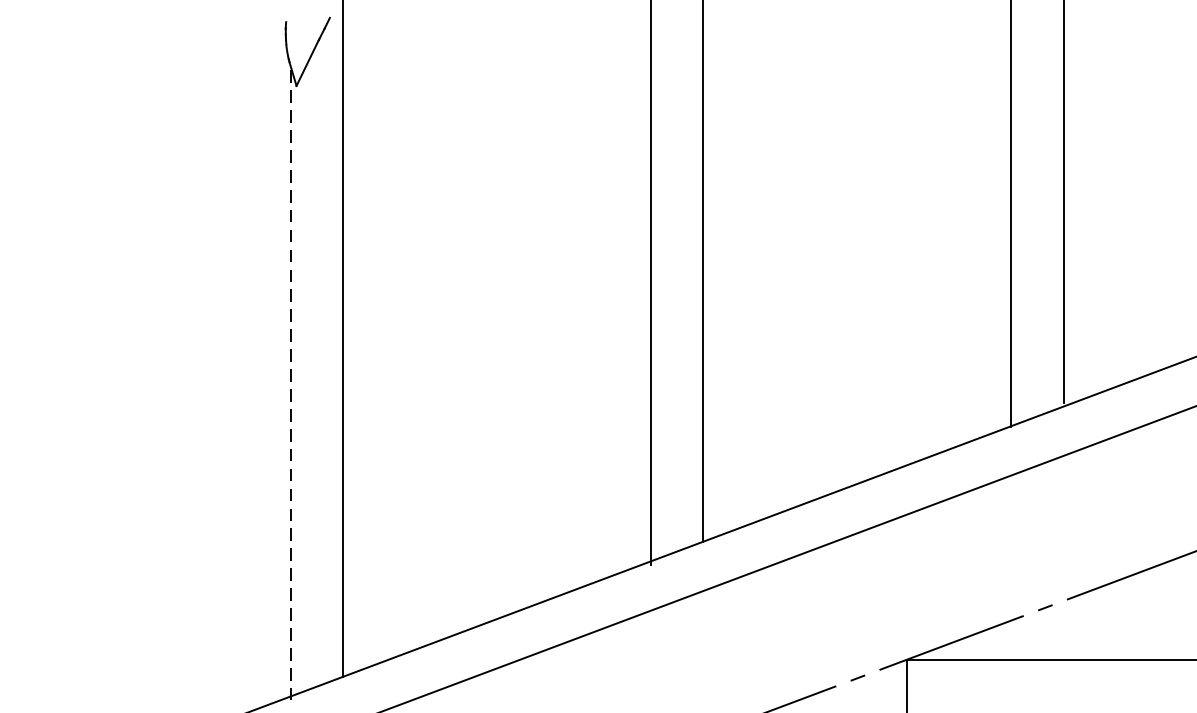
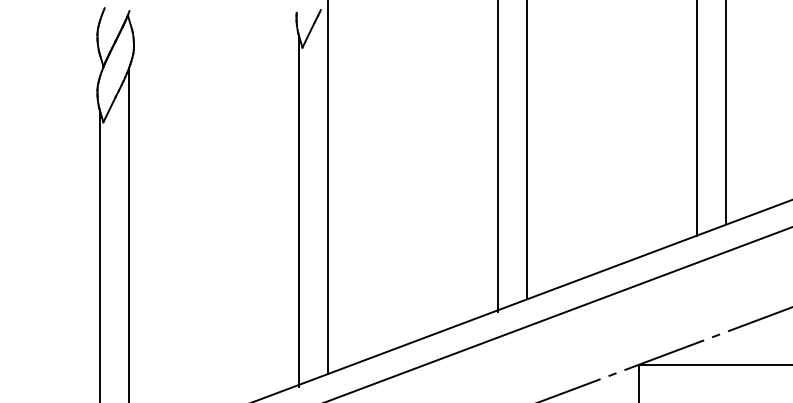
line: (291, 382) -> (299, 211), dashed -> solid

